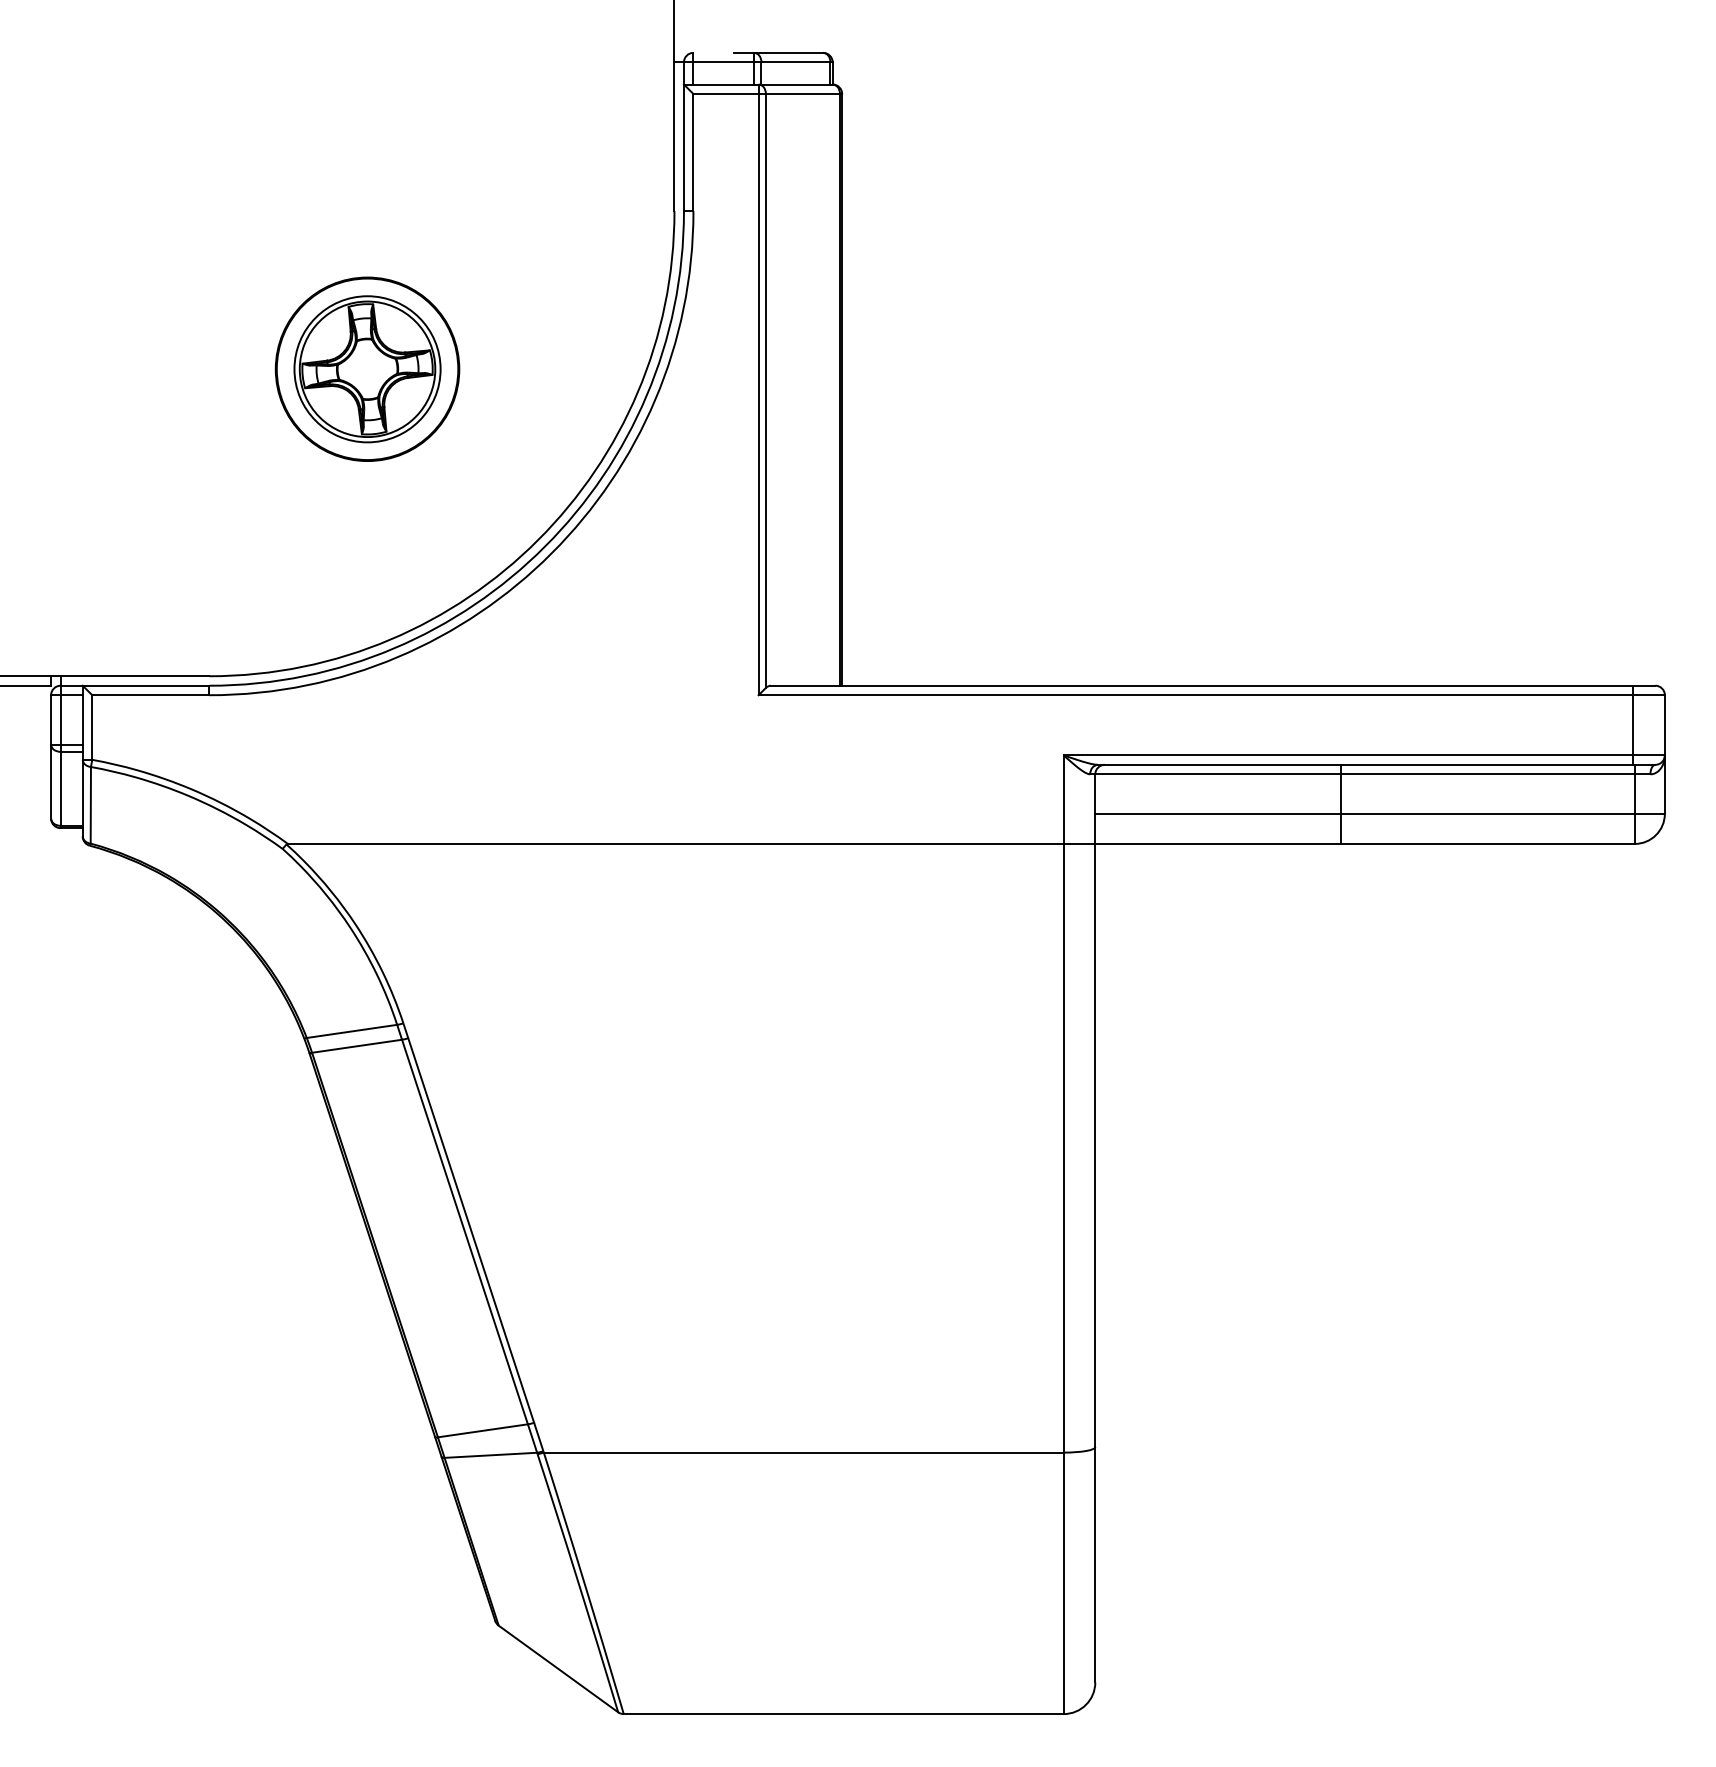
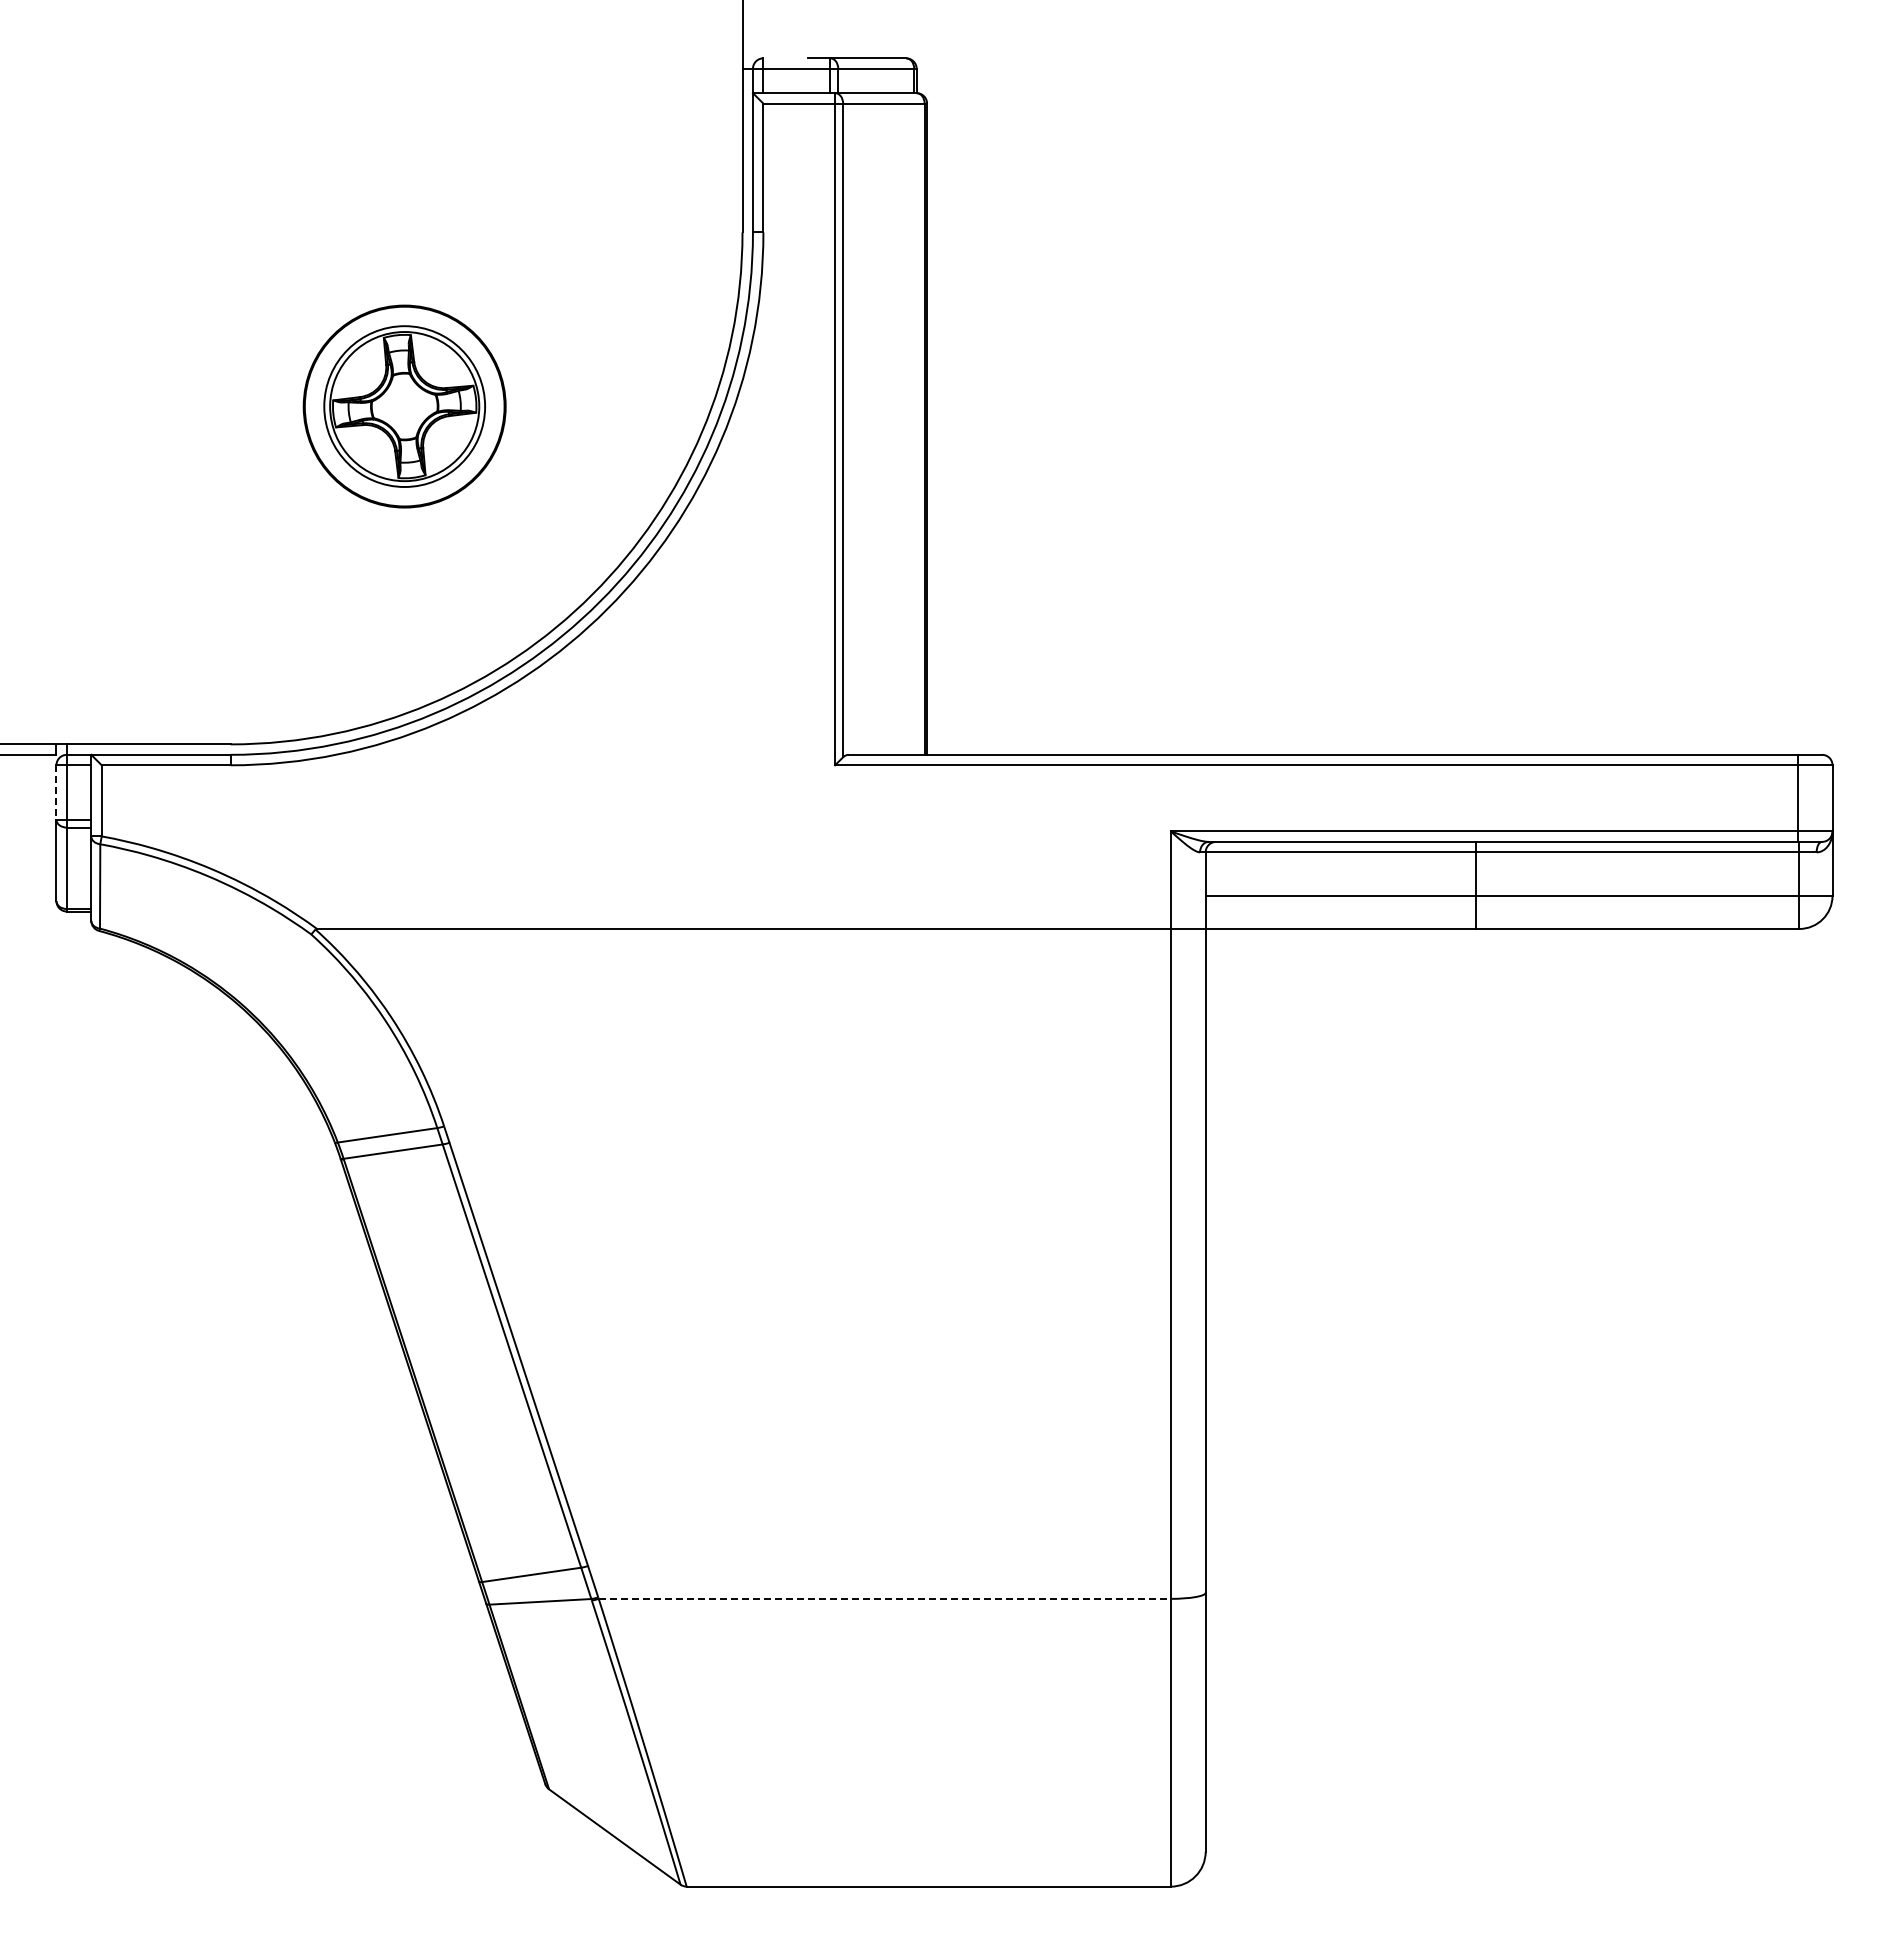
line: (51, 719) -> (56, 792), solid -> dashed
line: (804, 1452) -> (885, 1598), solid -> dashed

